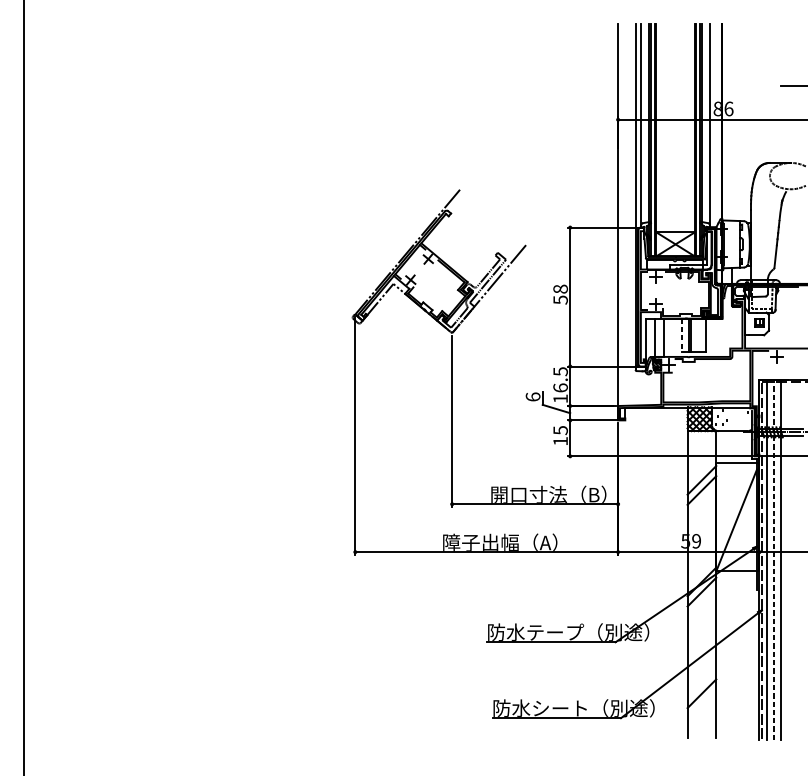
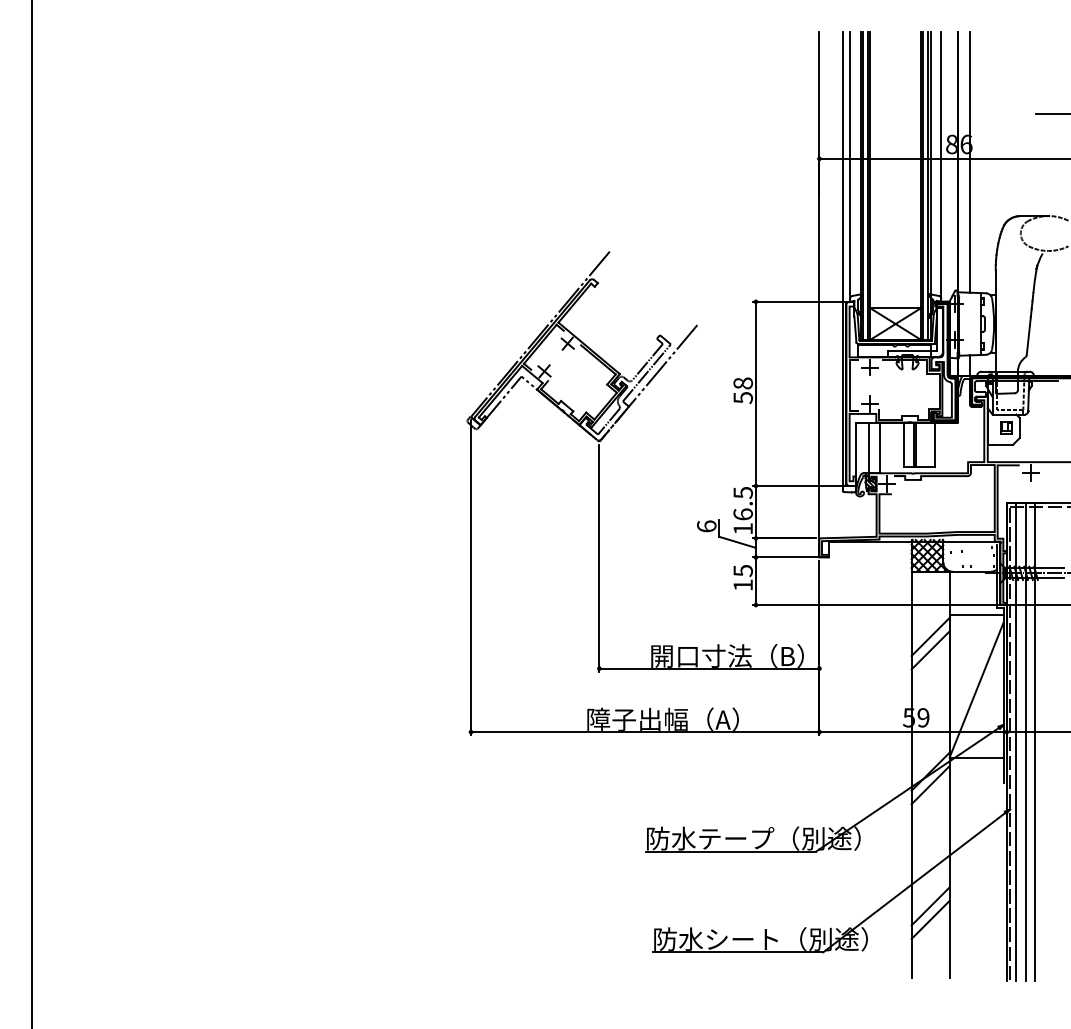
line: (732, 121) -> (970, 161), added
line: (681, 335) -> (903, 445), dashed -> solid
line: (773, 559) -> (1025, 742), dashed -> solid
line: (701, 683) -> (930, 906), added

